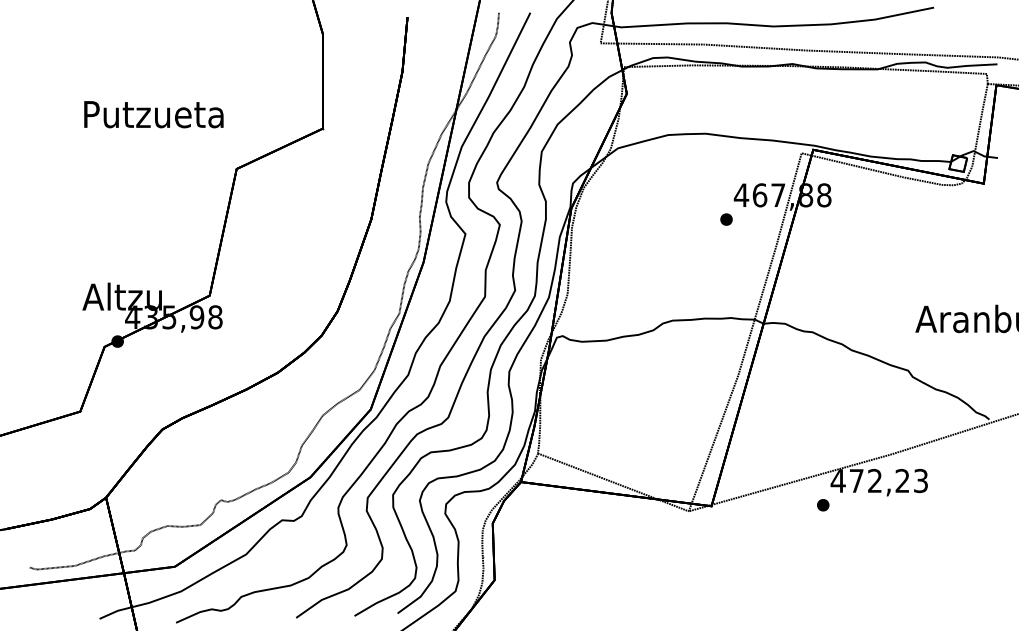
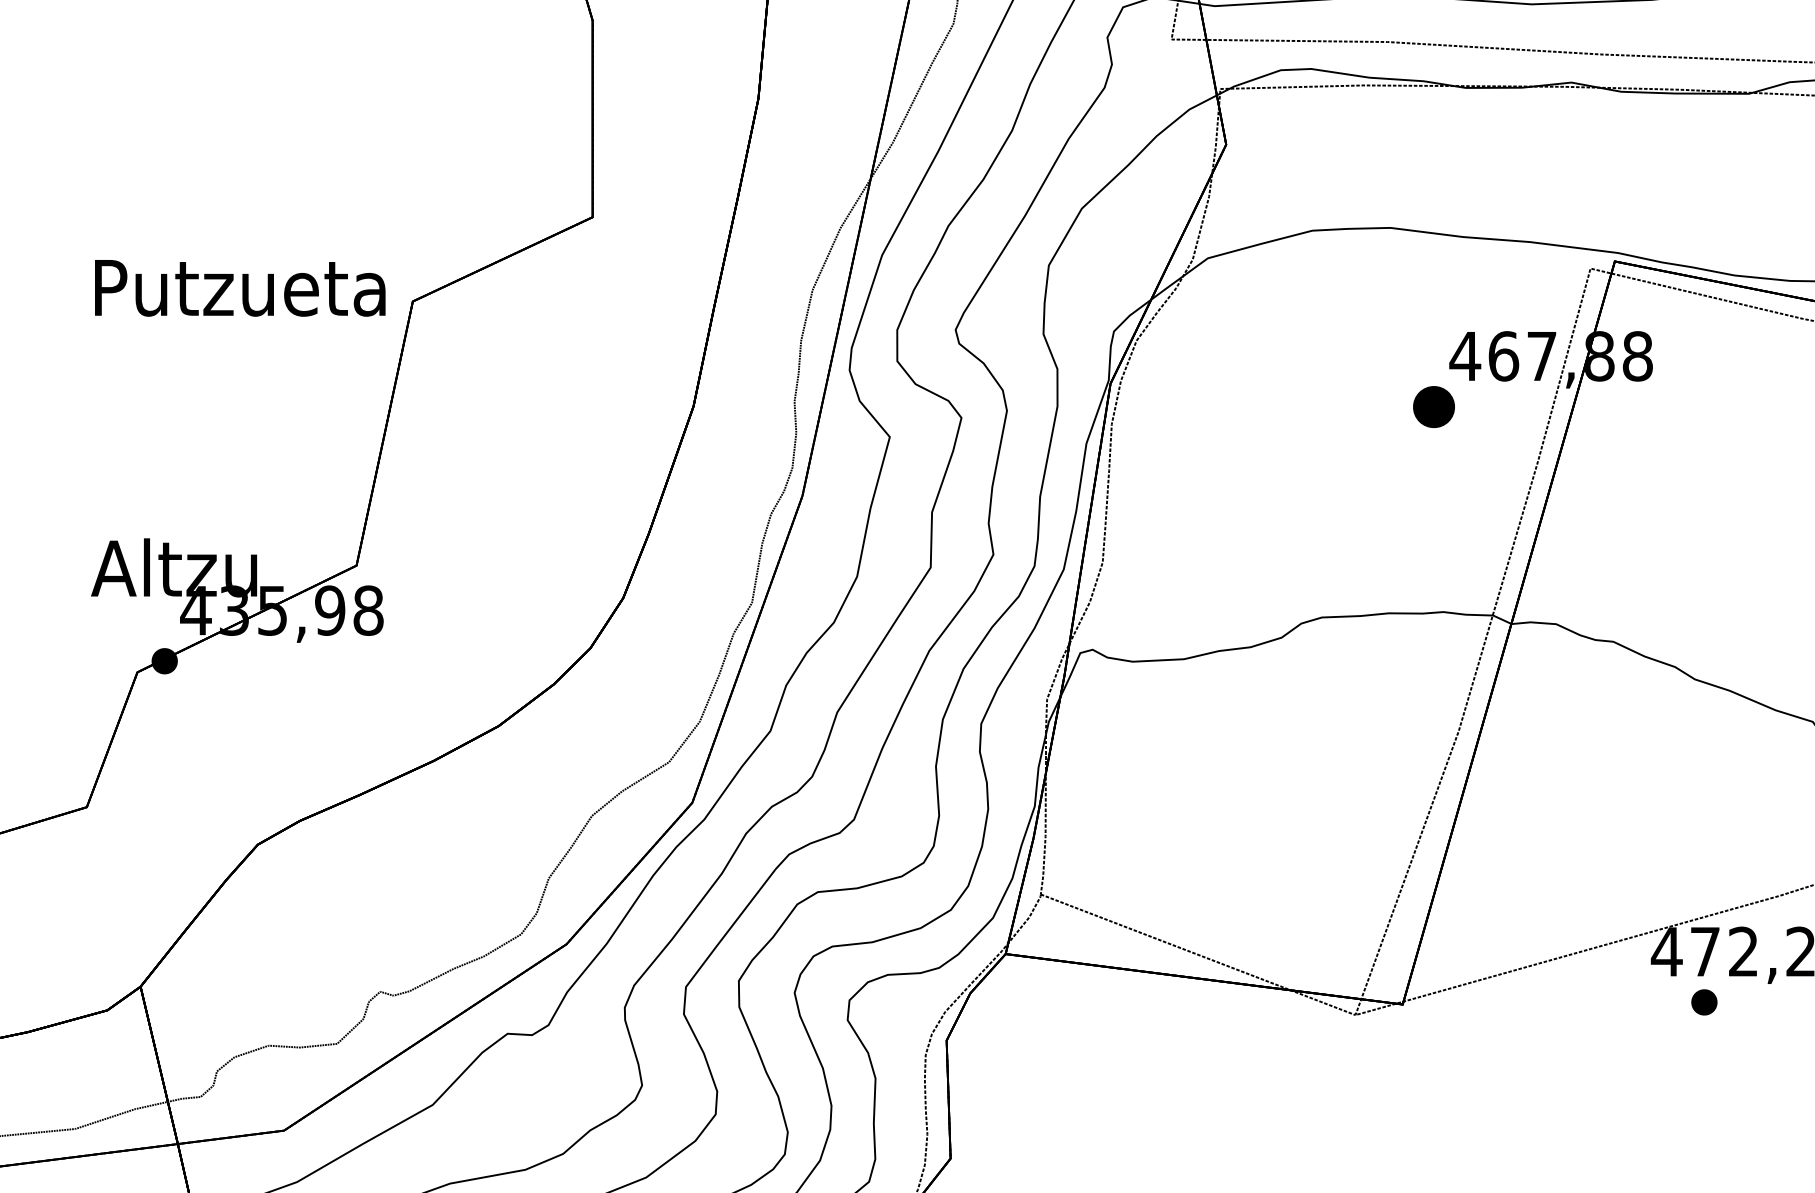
text: (153, 114) -> (239, 287), moved
part: (726, 219) -> (1433, 406), size x1.6
part: (823, 505) -> (1704, 1002), moved

